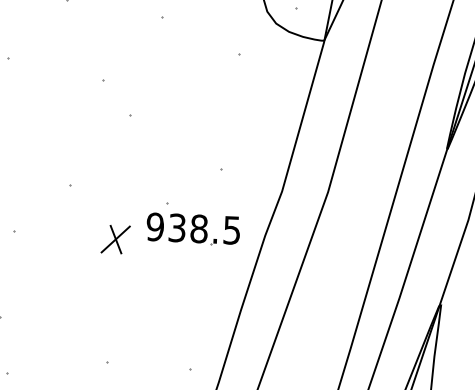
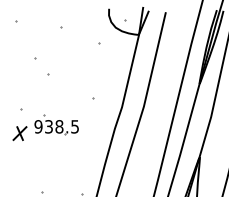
part: (169, 229) -> (45, 127), moved

